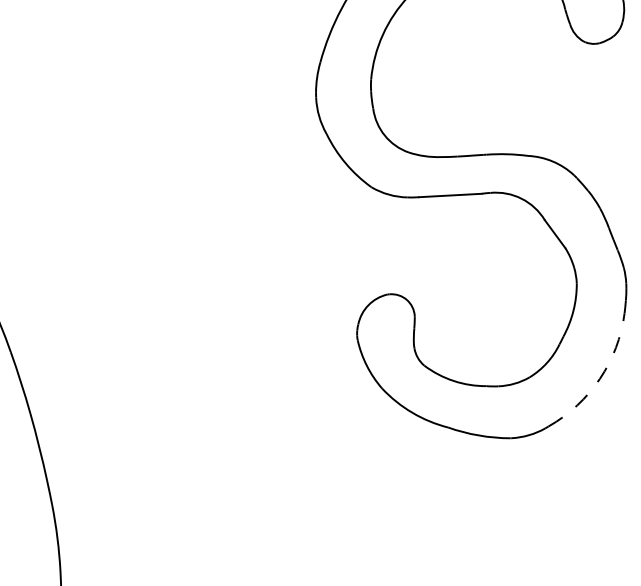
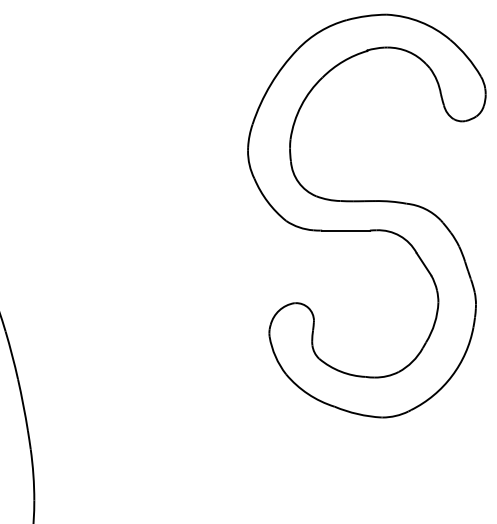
arc: (600, 379) -> (452, 376), dashed -> solid

